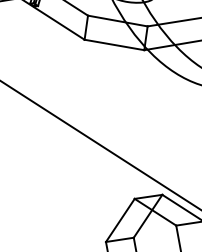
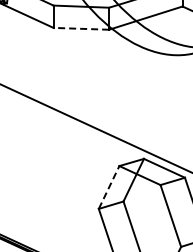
line: (114, 44) -> (81, 28), solid -> dashed
line: (120, 220) -> (109, 187), solid -> dashed

